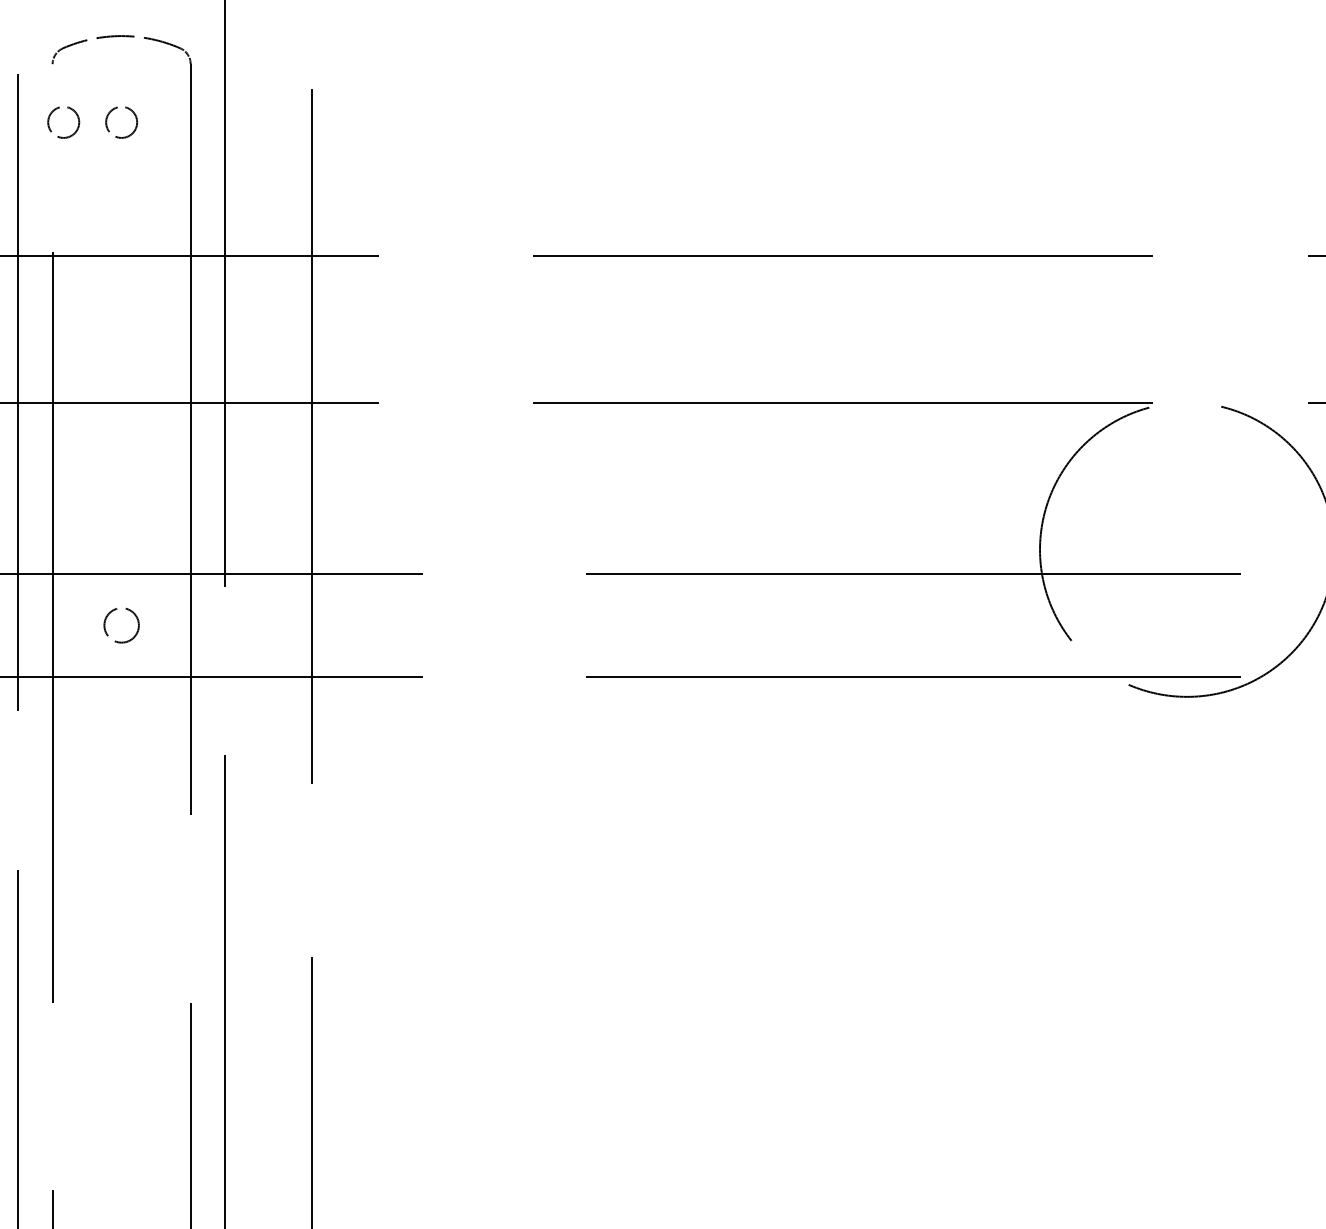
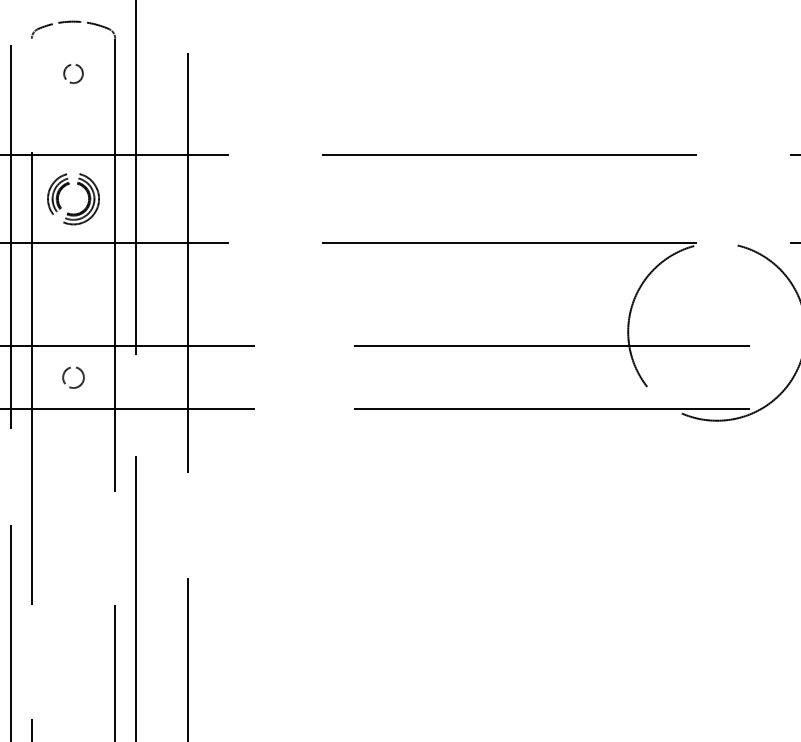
circle: (63, 121) -> (38, 73), removed
part: (133, 350) -> (80, 211), added

